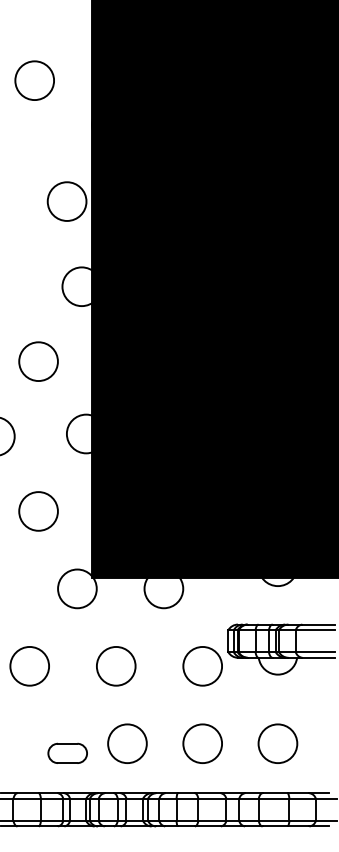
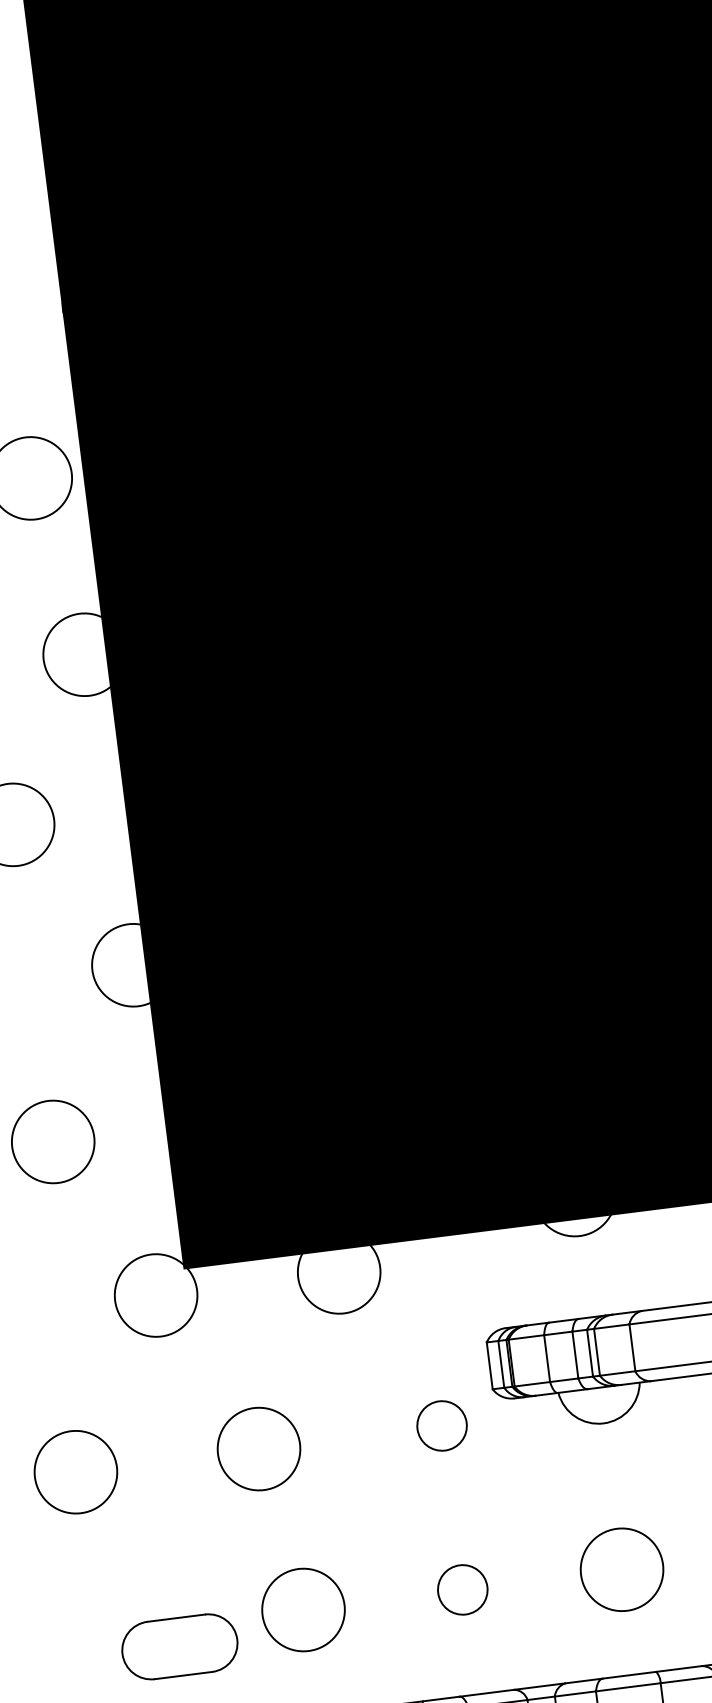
circle: (202, 665) -> (441, 1424), size x0.6
circle: (202, 743) -> (462, 1589), size x0.6
part: (67, 752) -> (178, 1644), size x1.4

